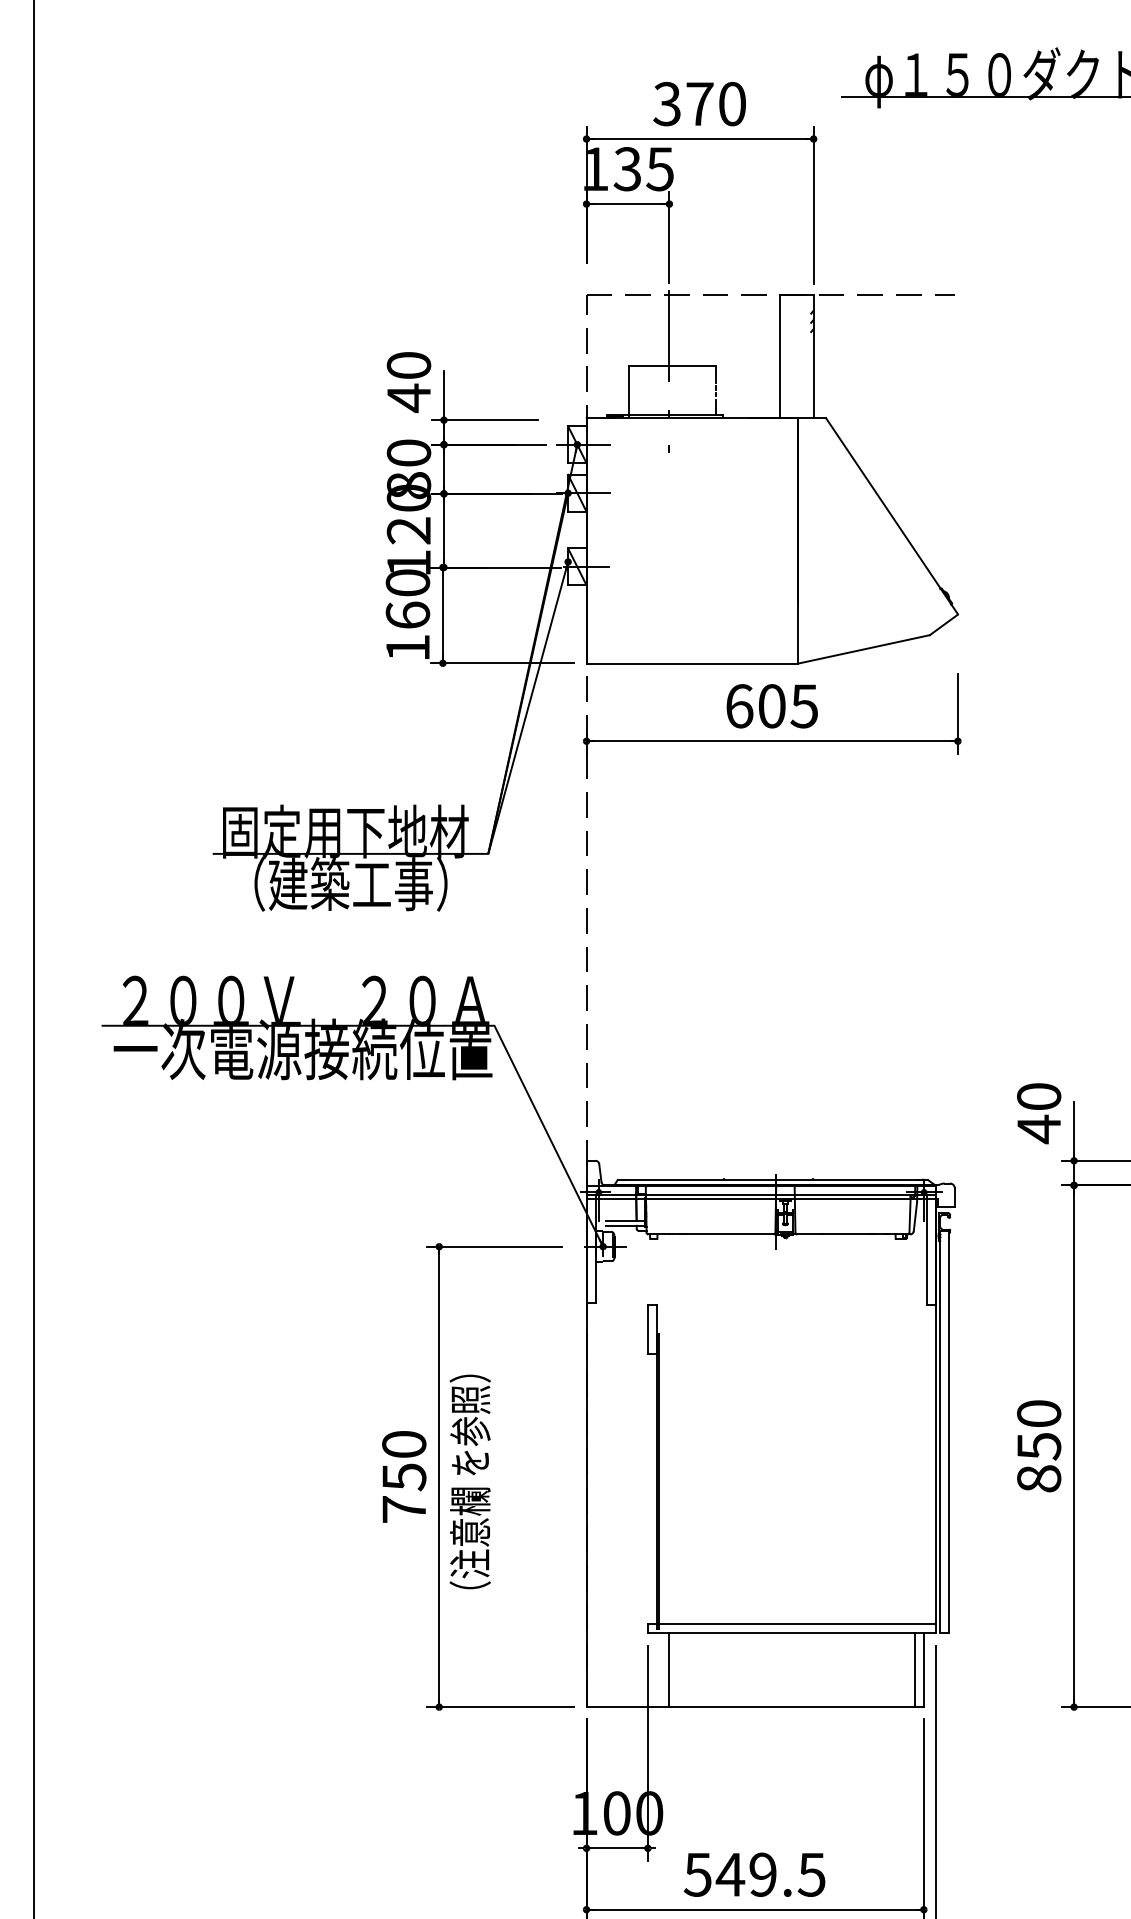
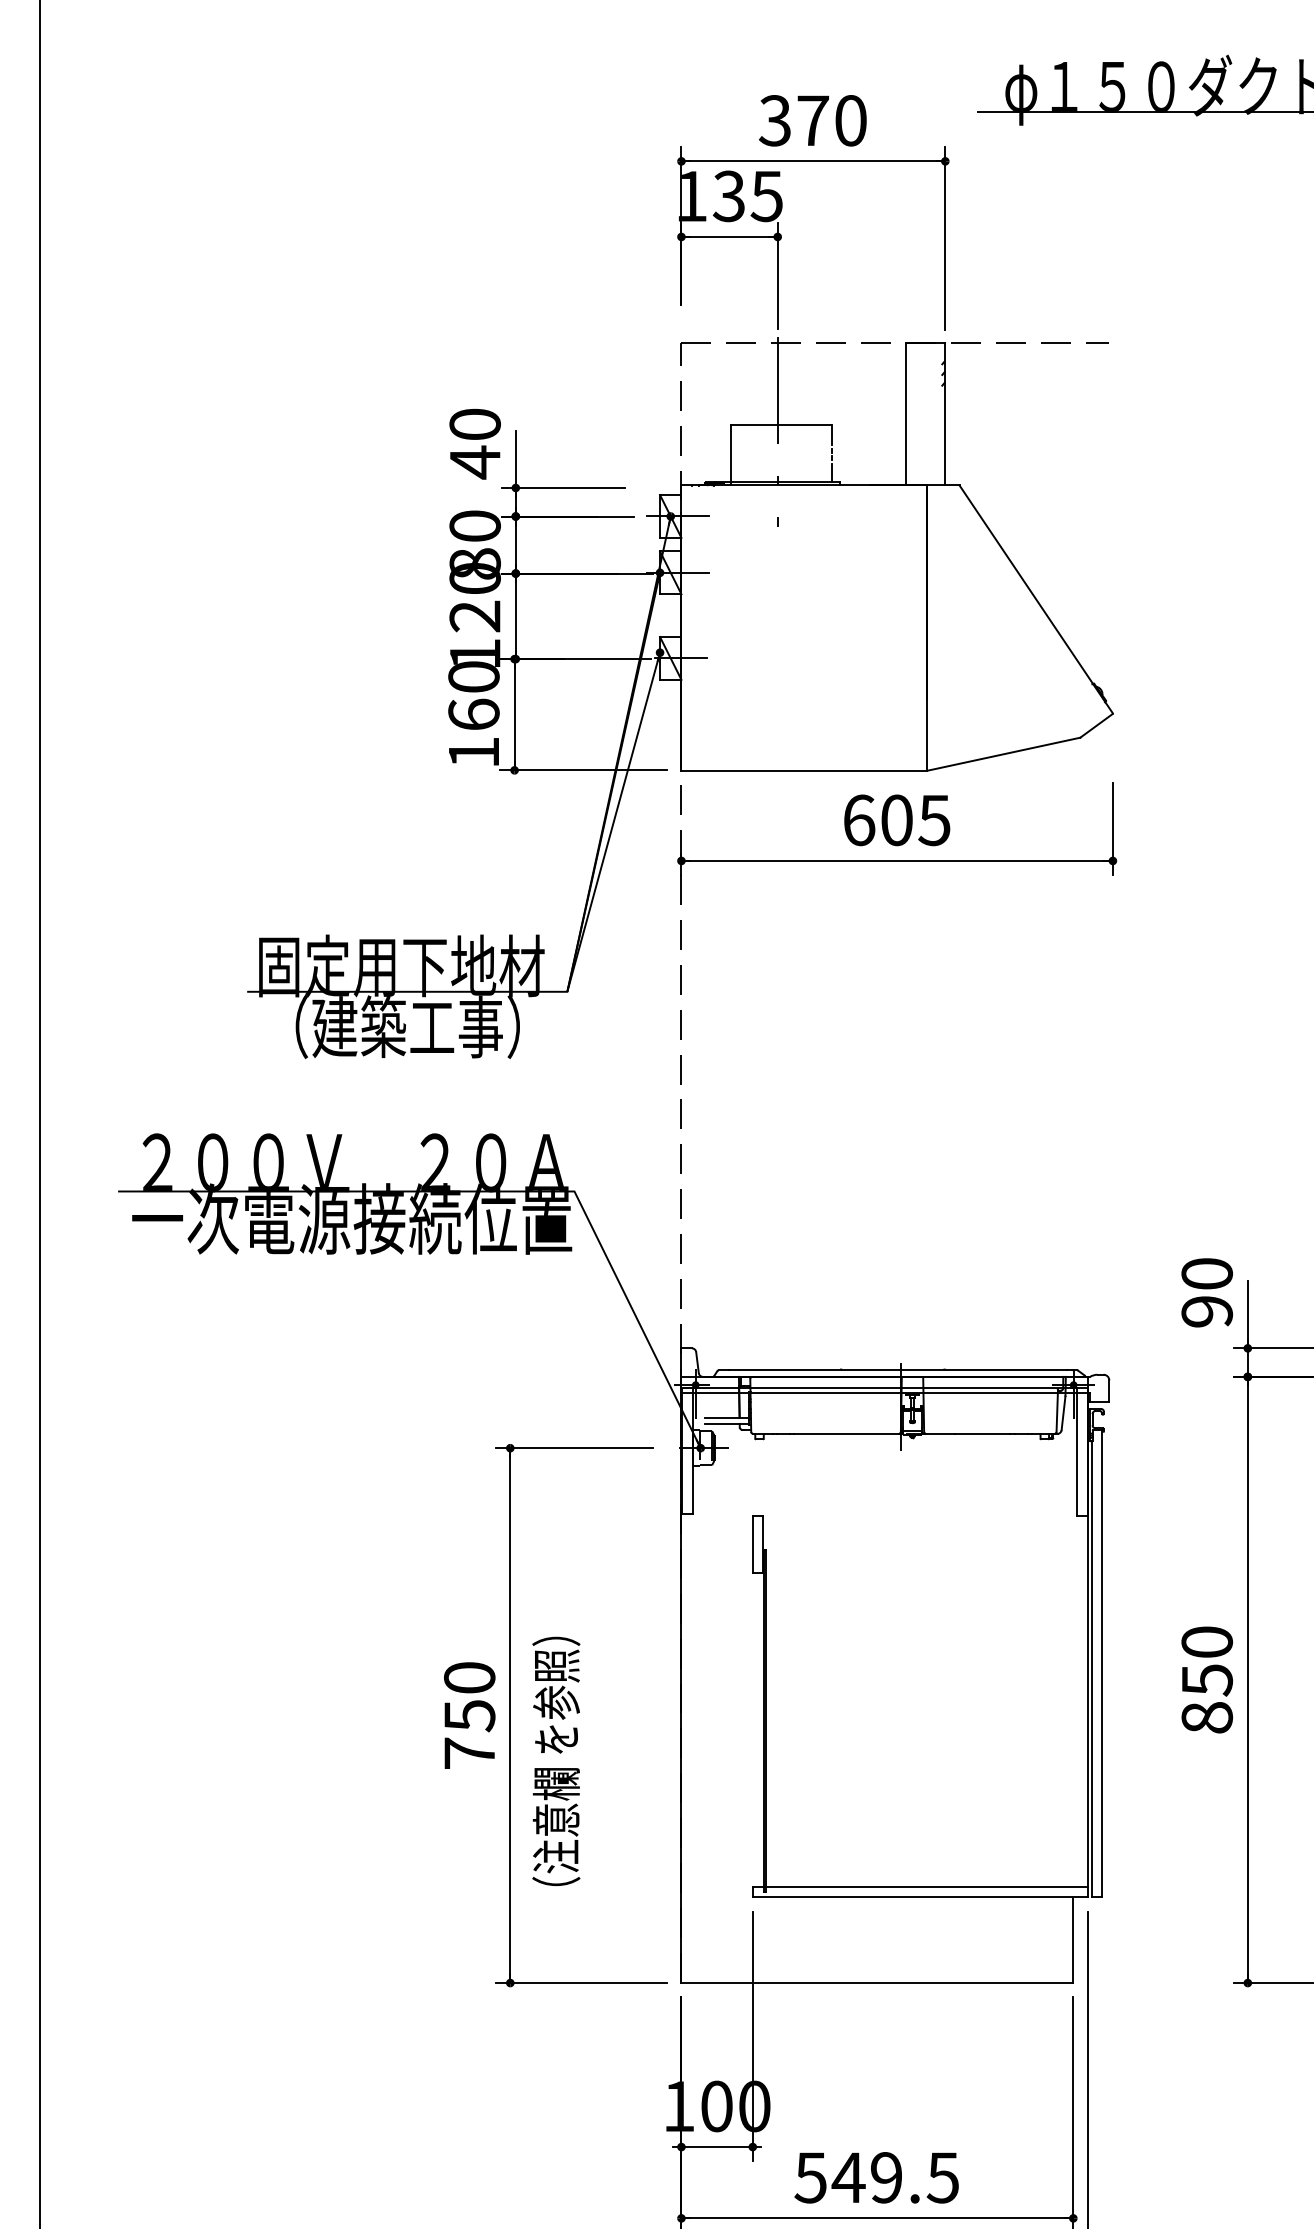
text: (1039, 1129) -> (1207, 1311), 40 -> 90
text: (470, 1482) -> (556, 1761), moved
line: (669, 1670) -> (777, 1940), removed
line: (914, 1670) -> (1062, 1940), removed

